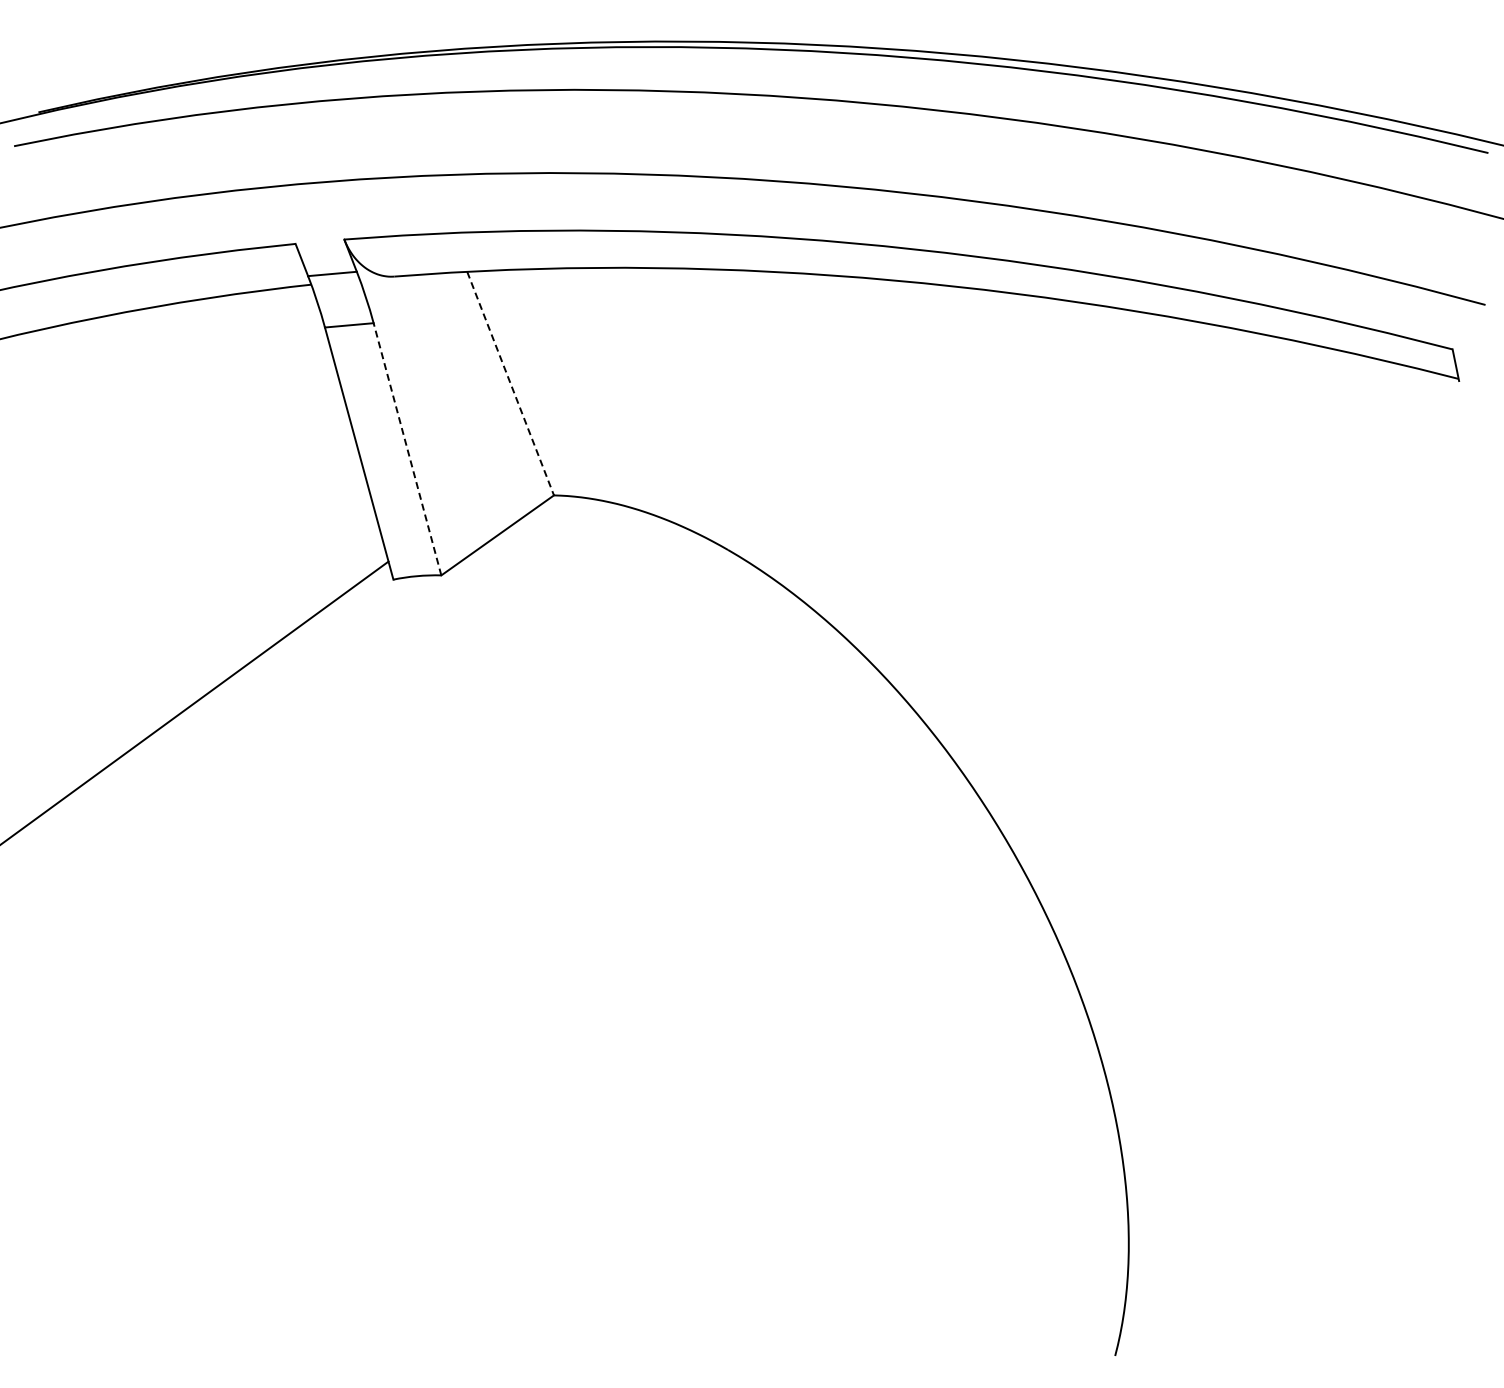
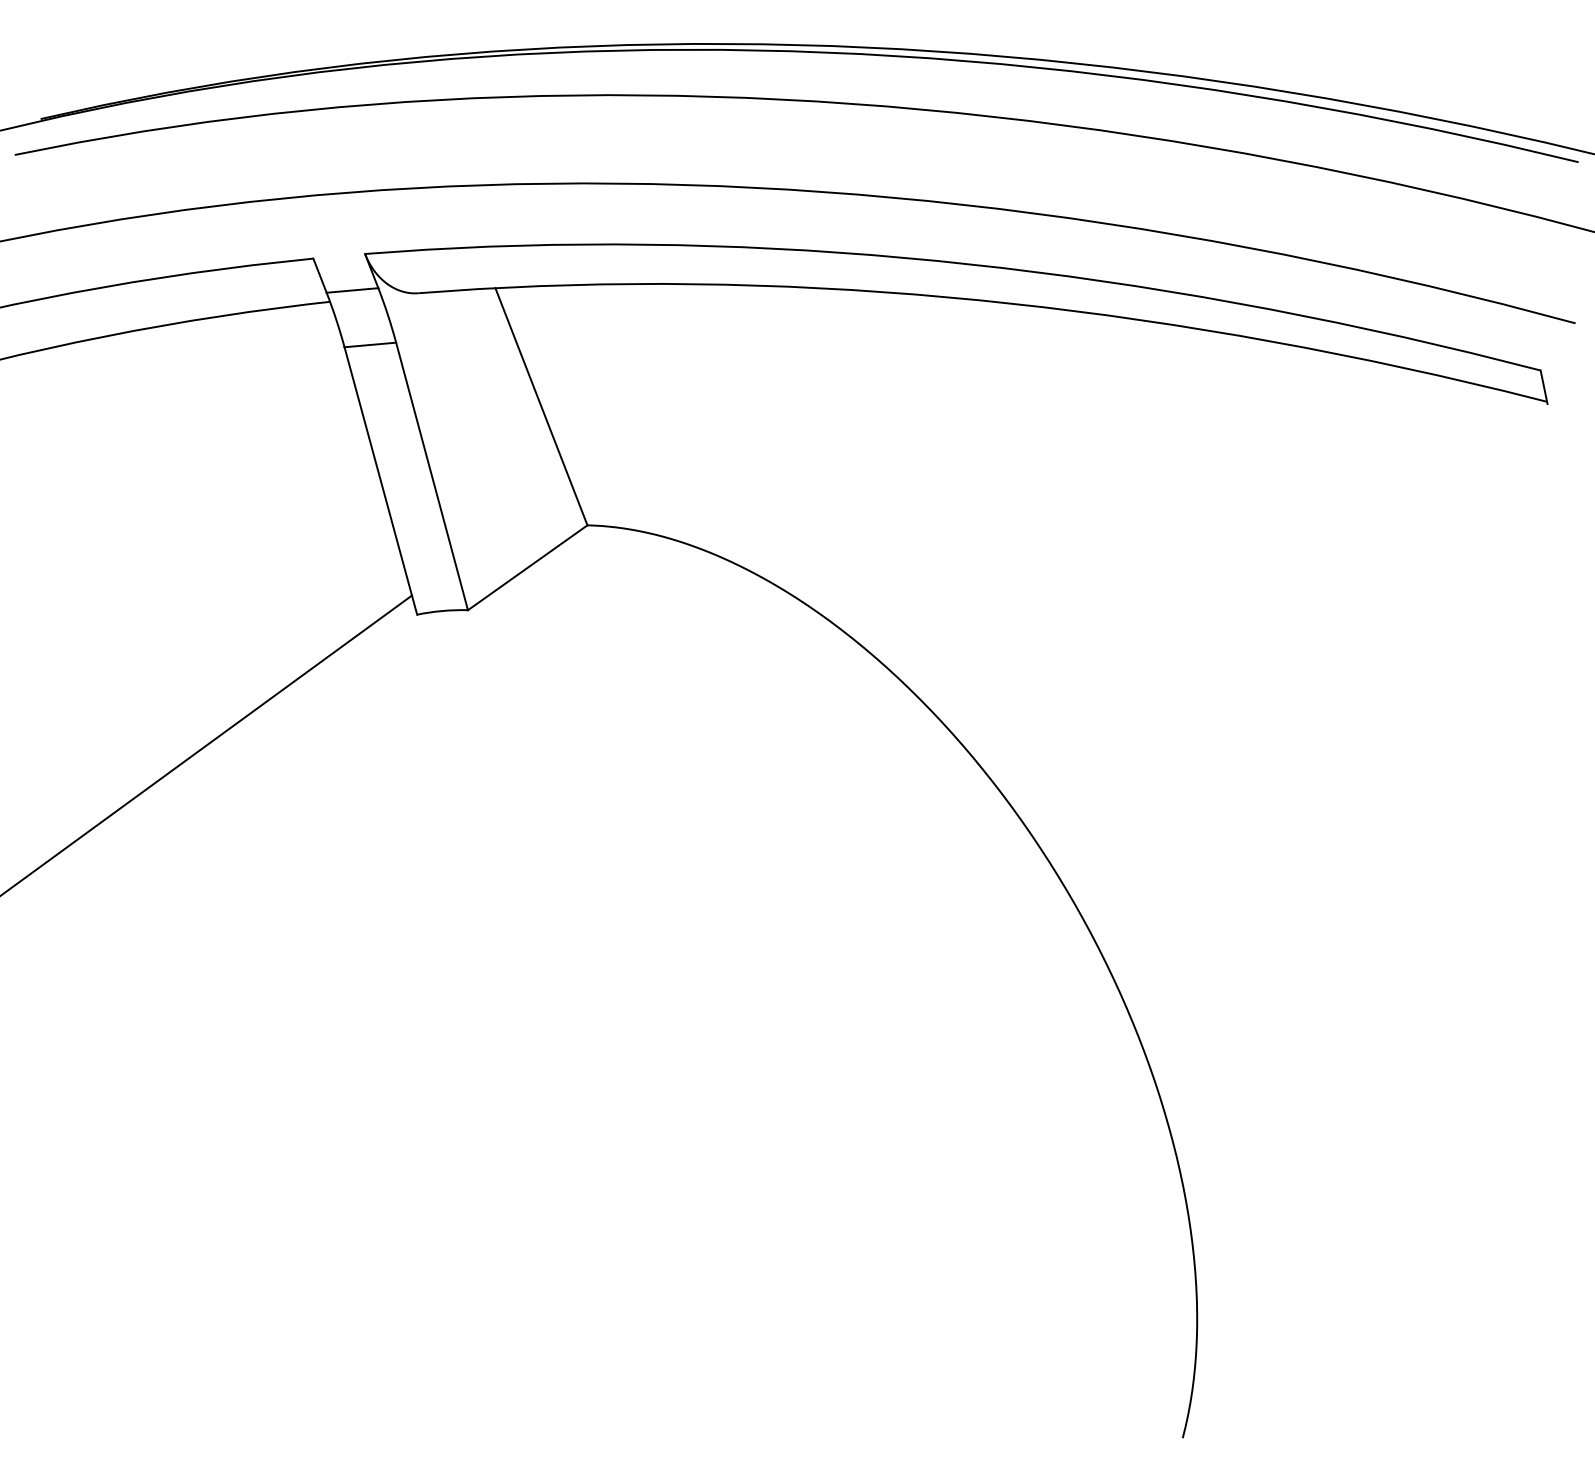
line: (510, 383) -> (541, 406), dashed -> solid
line: (407, 449) -> (432, 476), dashed -> solid

